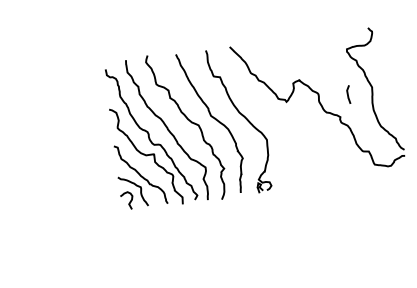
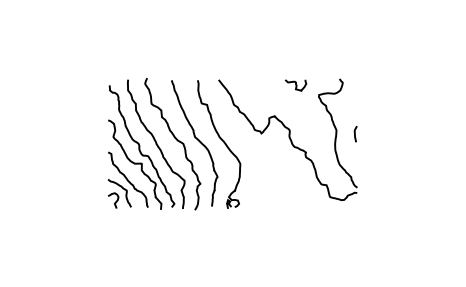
curve: (319, 41) -> (296, 85), added
curve: (348, 95) -> (355, 134), moved

